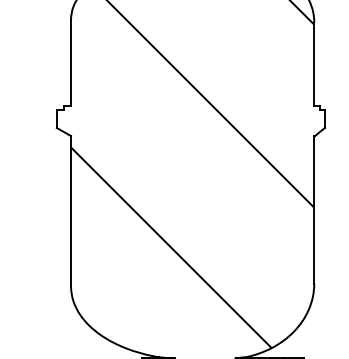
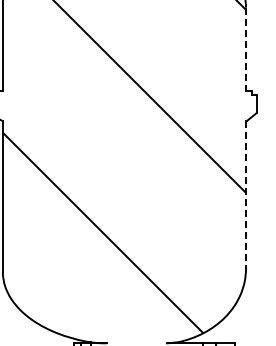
line: (314, 64) -> (246, 49), solid -> dashed
line: (314, 209) -> (246, 194), solid -> dashed

